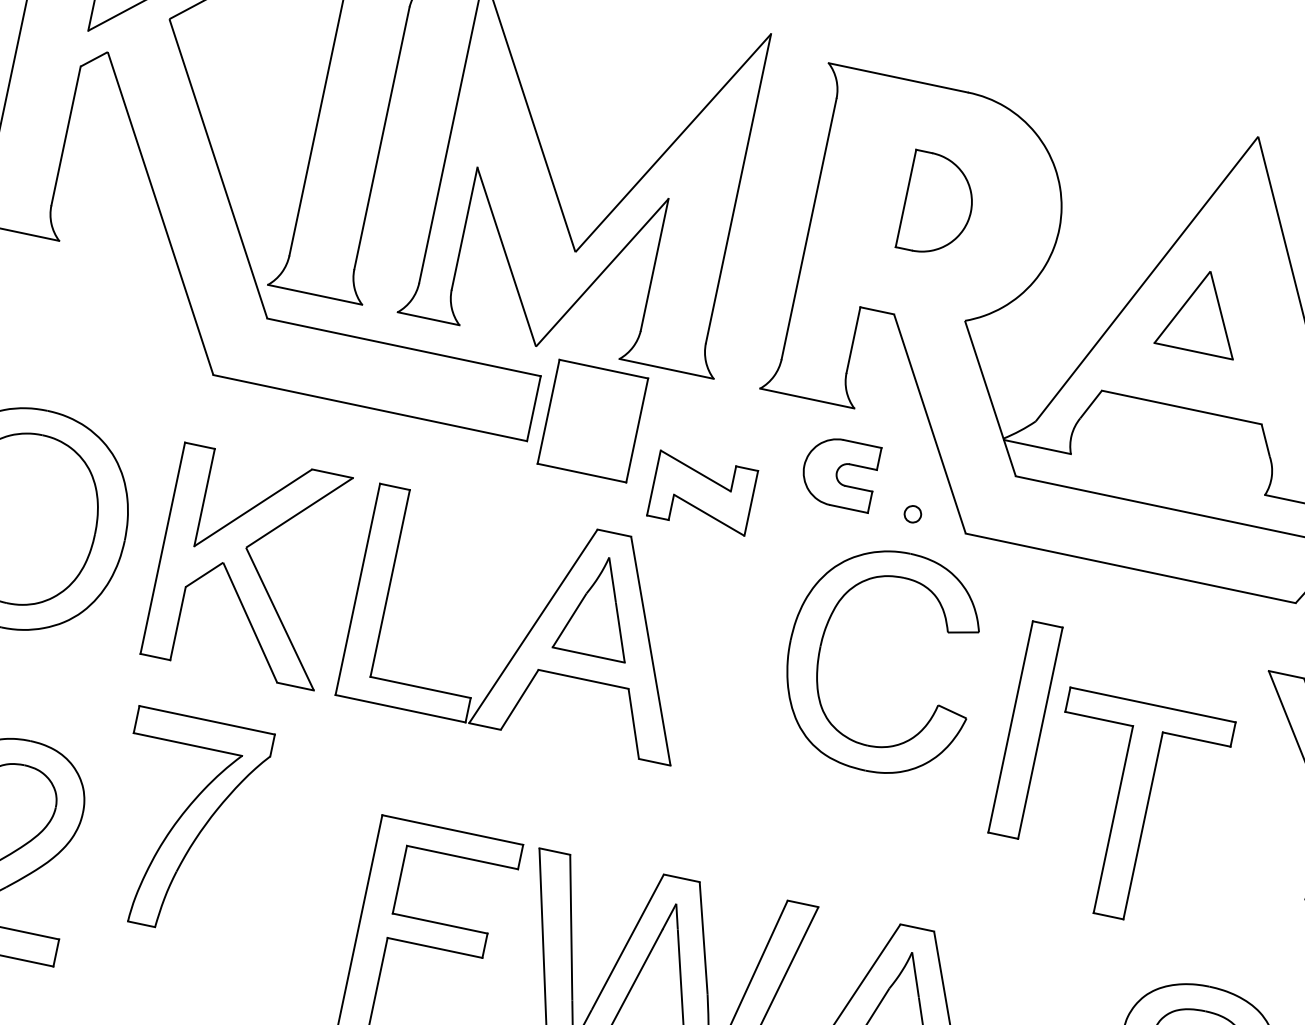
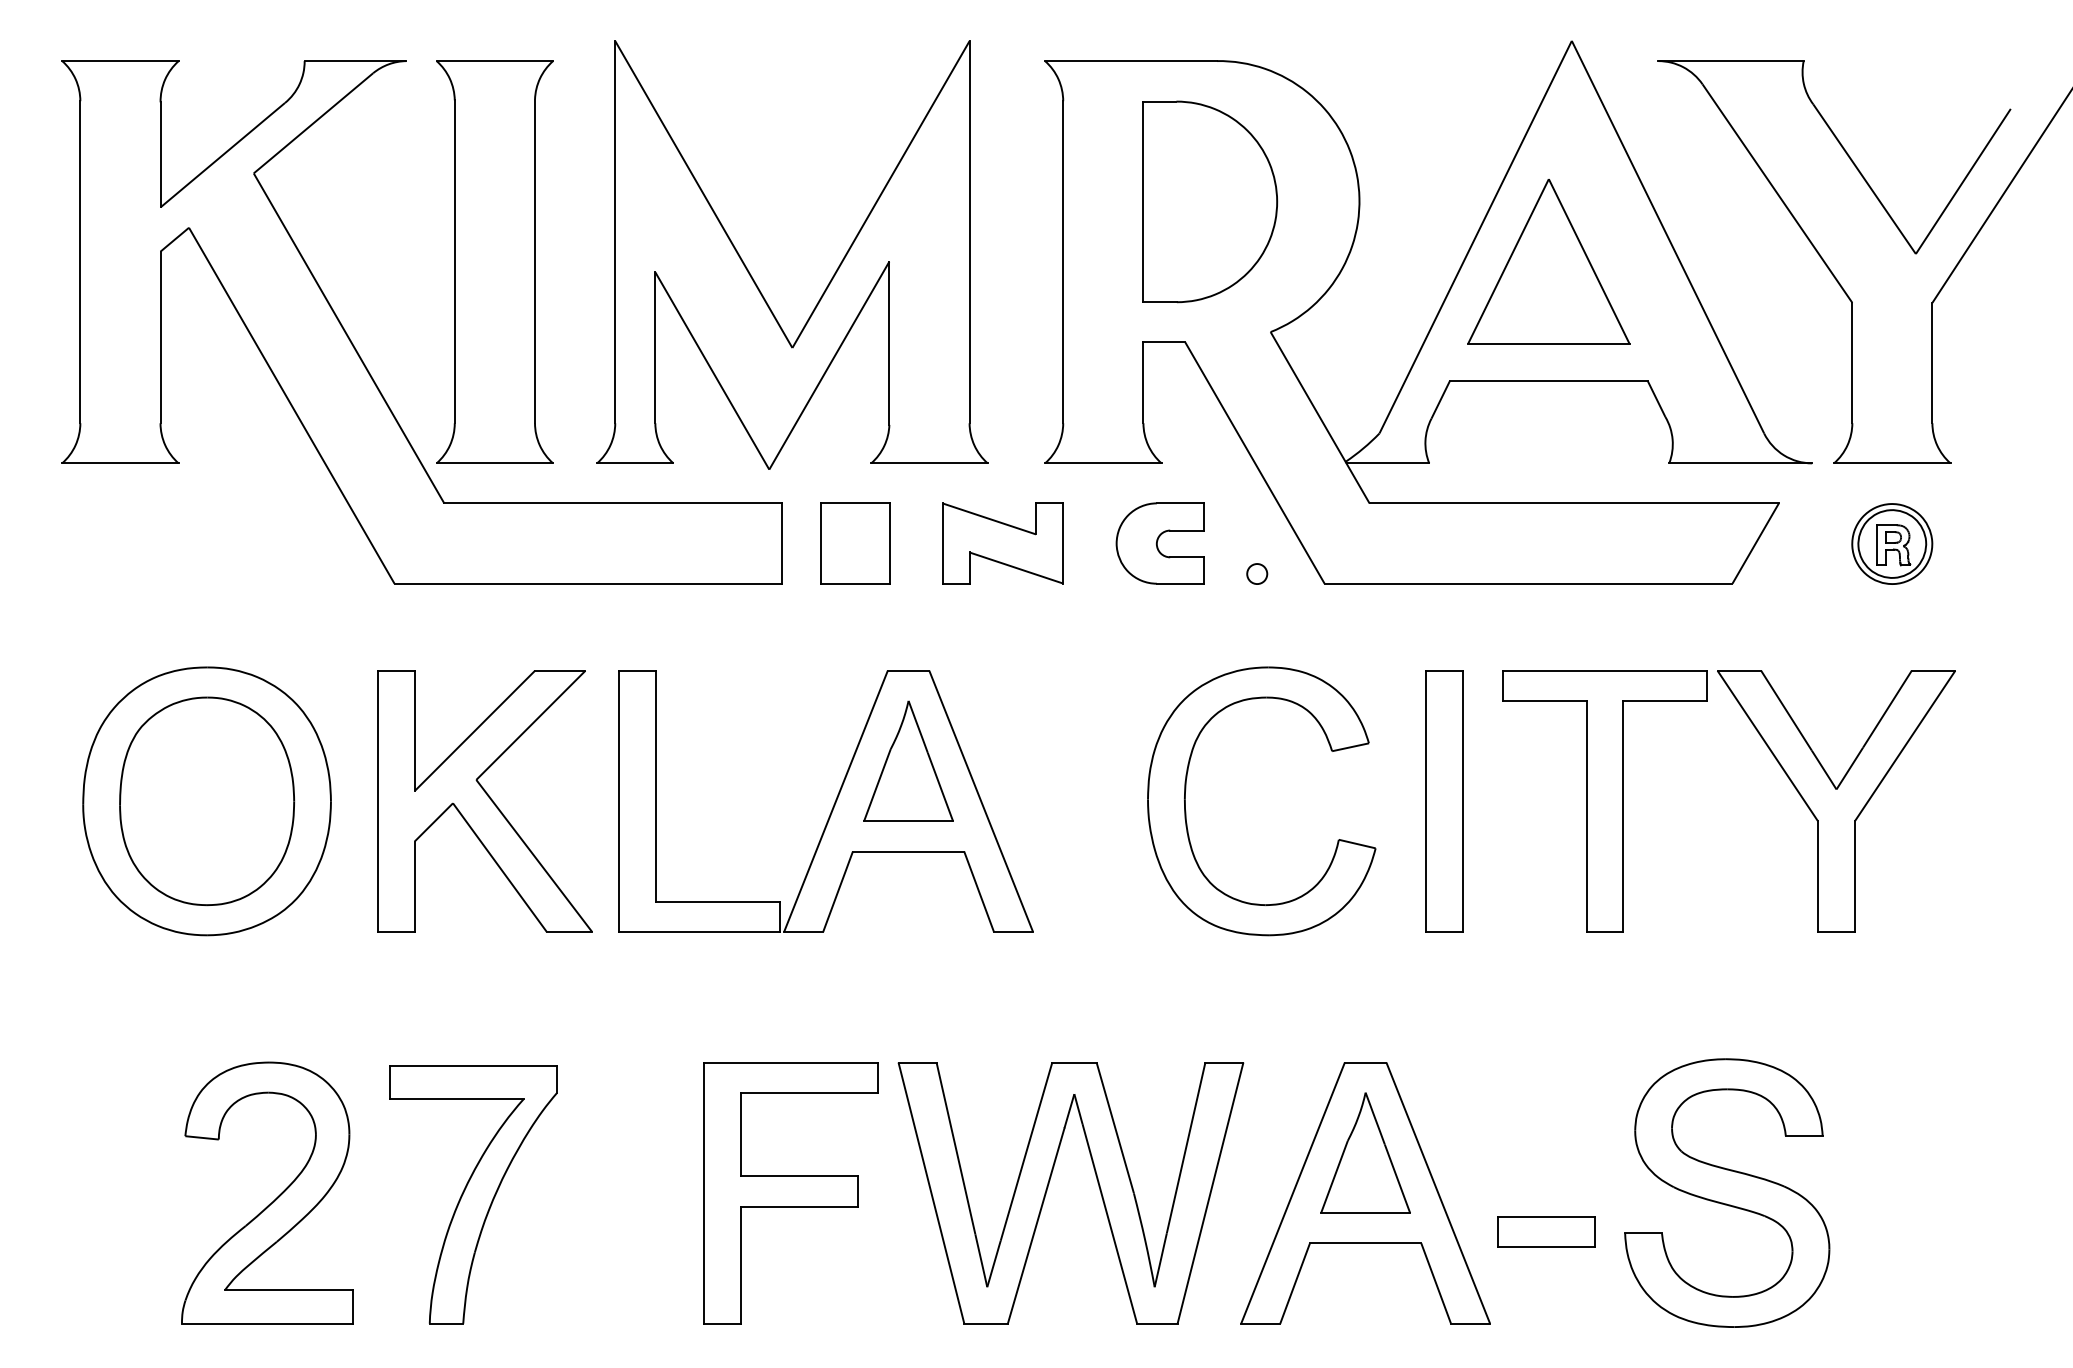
part: (938, 204) -> (1210, 201), size x1.67
part: (1201, 311) -> (1548, 261), size x1.67
part: (593, 421) -> (855, 543), size x0.62
part: (702, 493) -> (1002, 543), moved
part: (819, 656) -> (1186, 811), moved
part: (1130, 810) -> (1604, 801), moved
part: (185, 824) -> (473, 1194), moved

